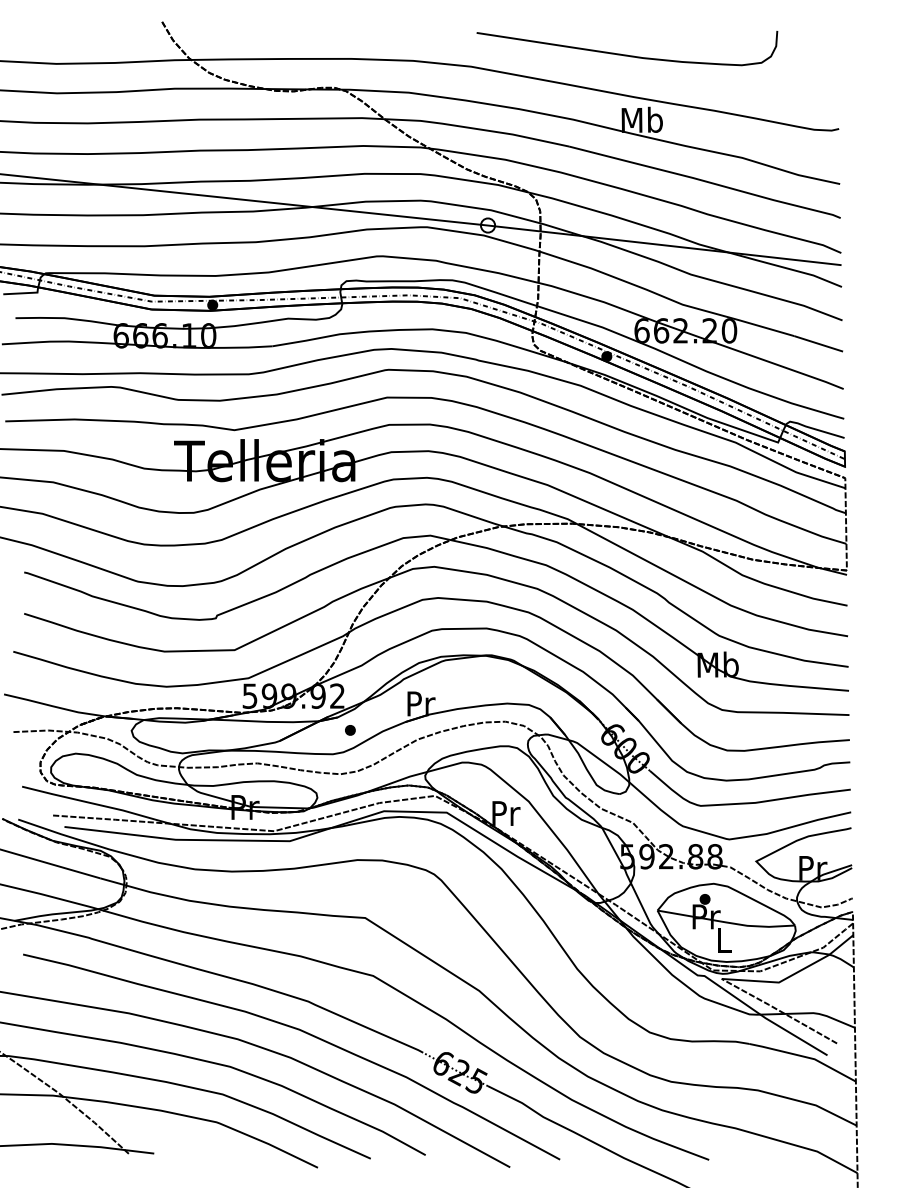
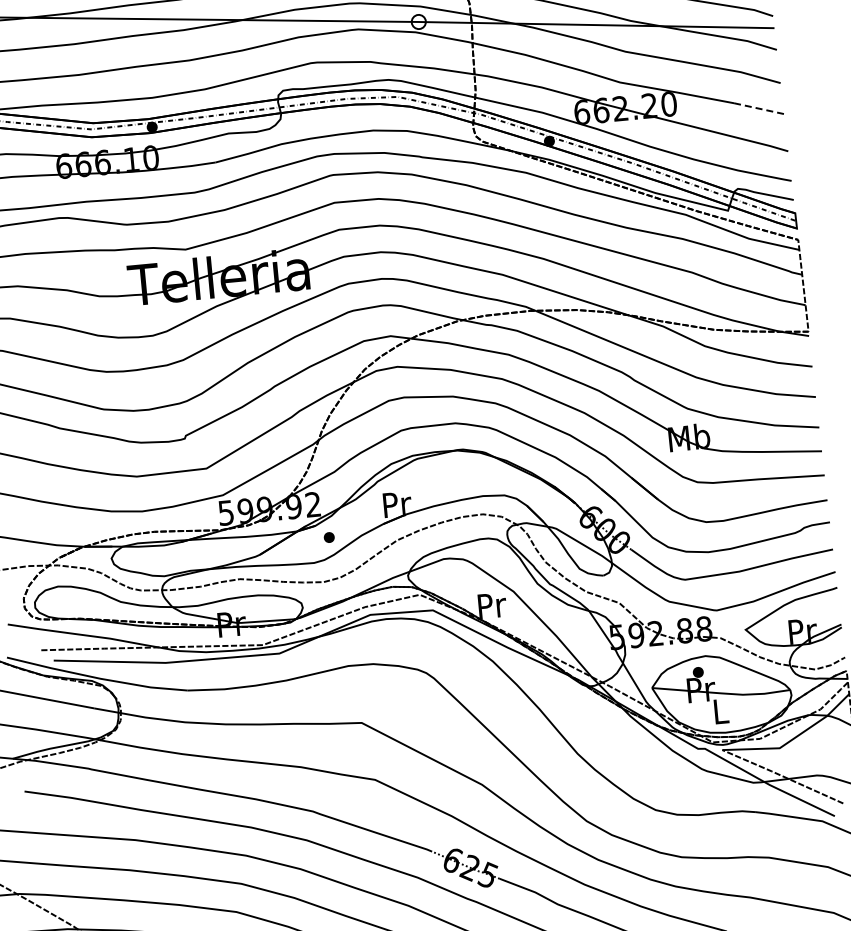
line: (818, 343) -> (758, 108), solid -> dashed

